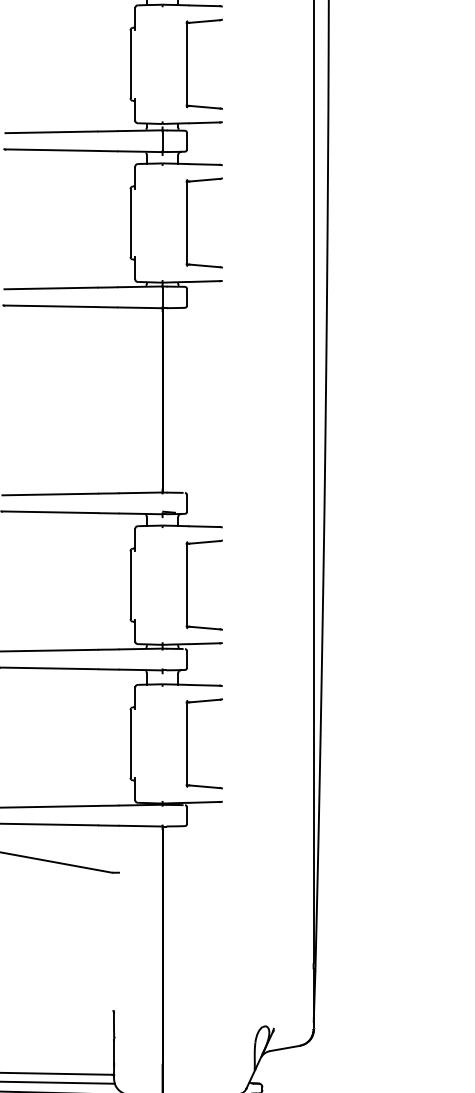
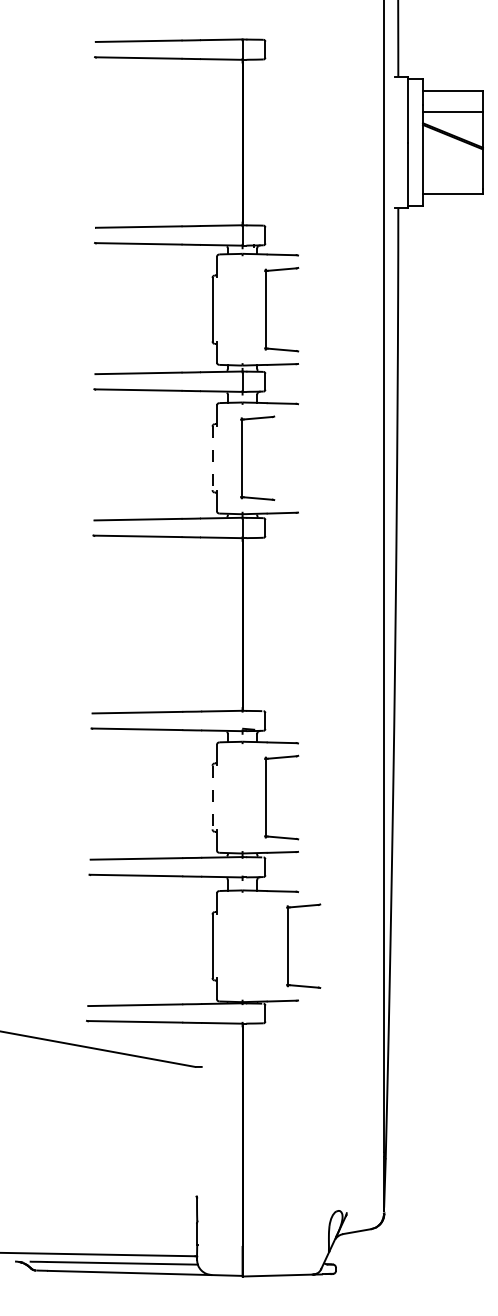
part: (188, 222) -> (242, 457), moved
line: (130, 223) -> (212, 458), solid -> dashed
line: (130, 585) -> (212, 797), solid -> dashed
part: (188, 743) -> (288, 945), moved

